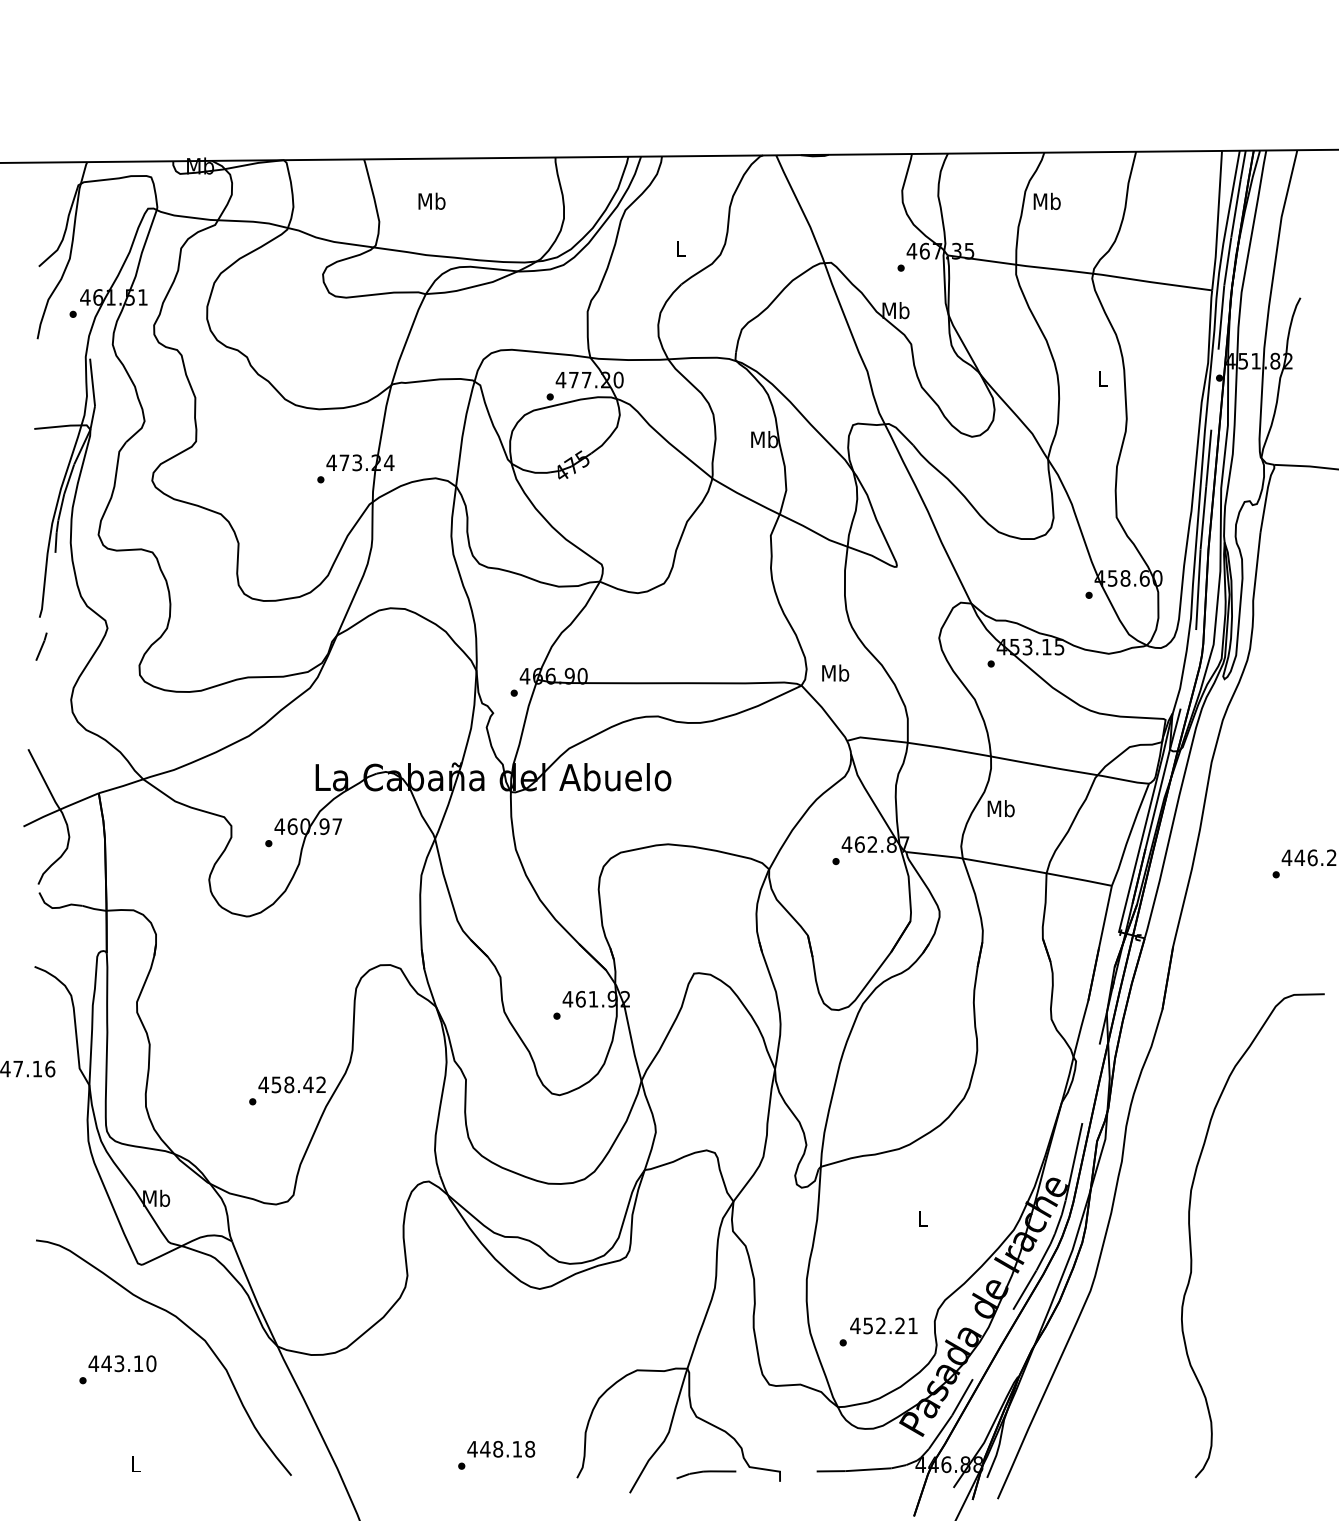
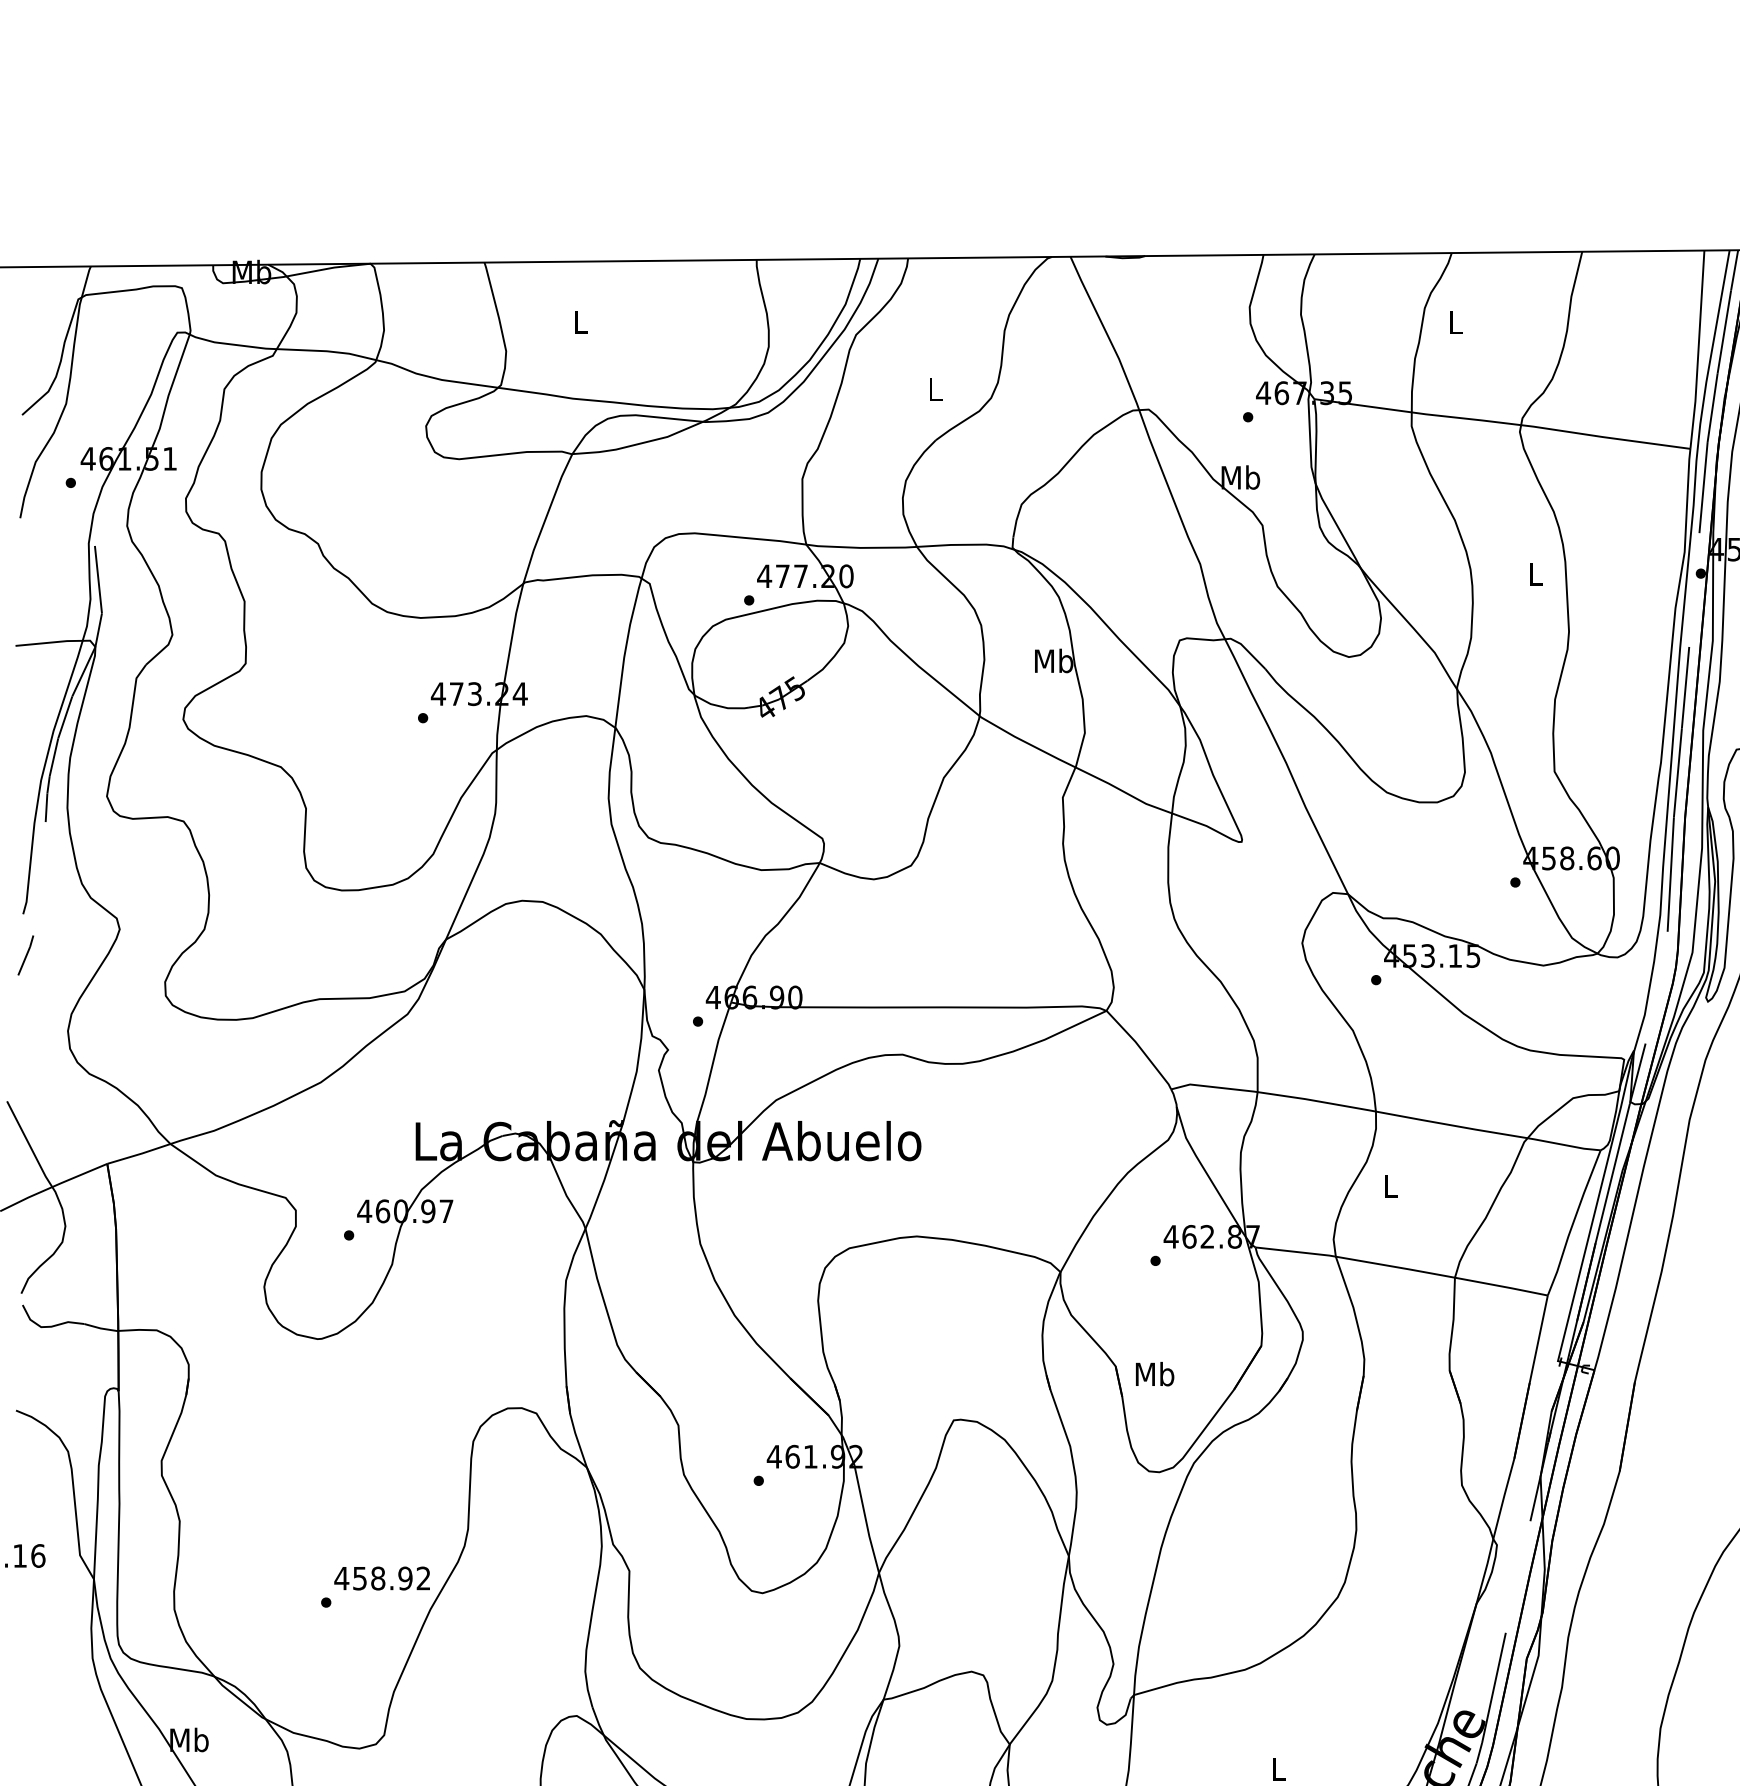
text: (431, 200) -> (580, 321), Mb -> L
text: (1046, 201) -> (1454, 322), Mb -> L
text: (835, 672) -> (1154, 1373), moved
text: (1000, 808) -> (1389, 1185), Mb -> L
text: (308, 1084) -> (405, 1577), 458.42 -> 458.92

